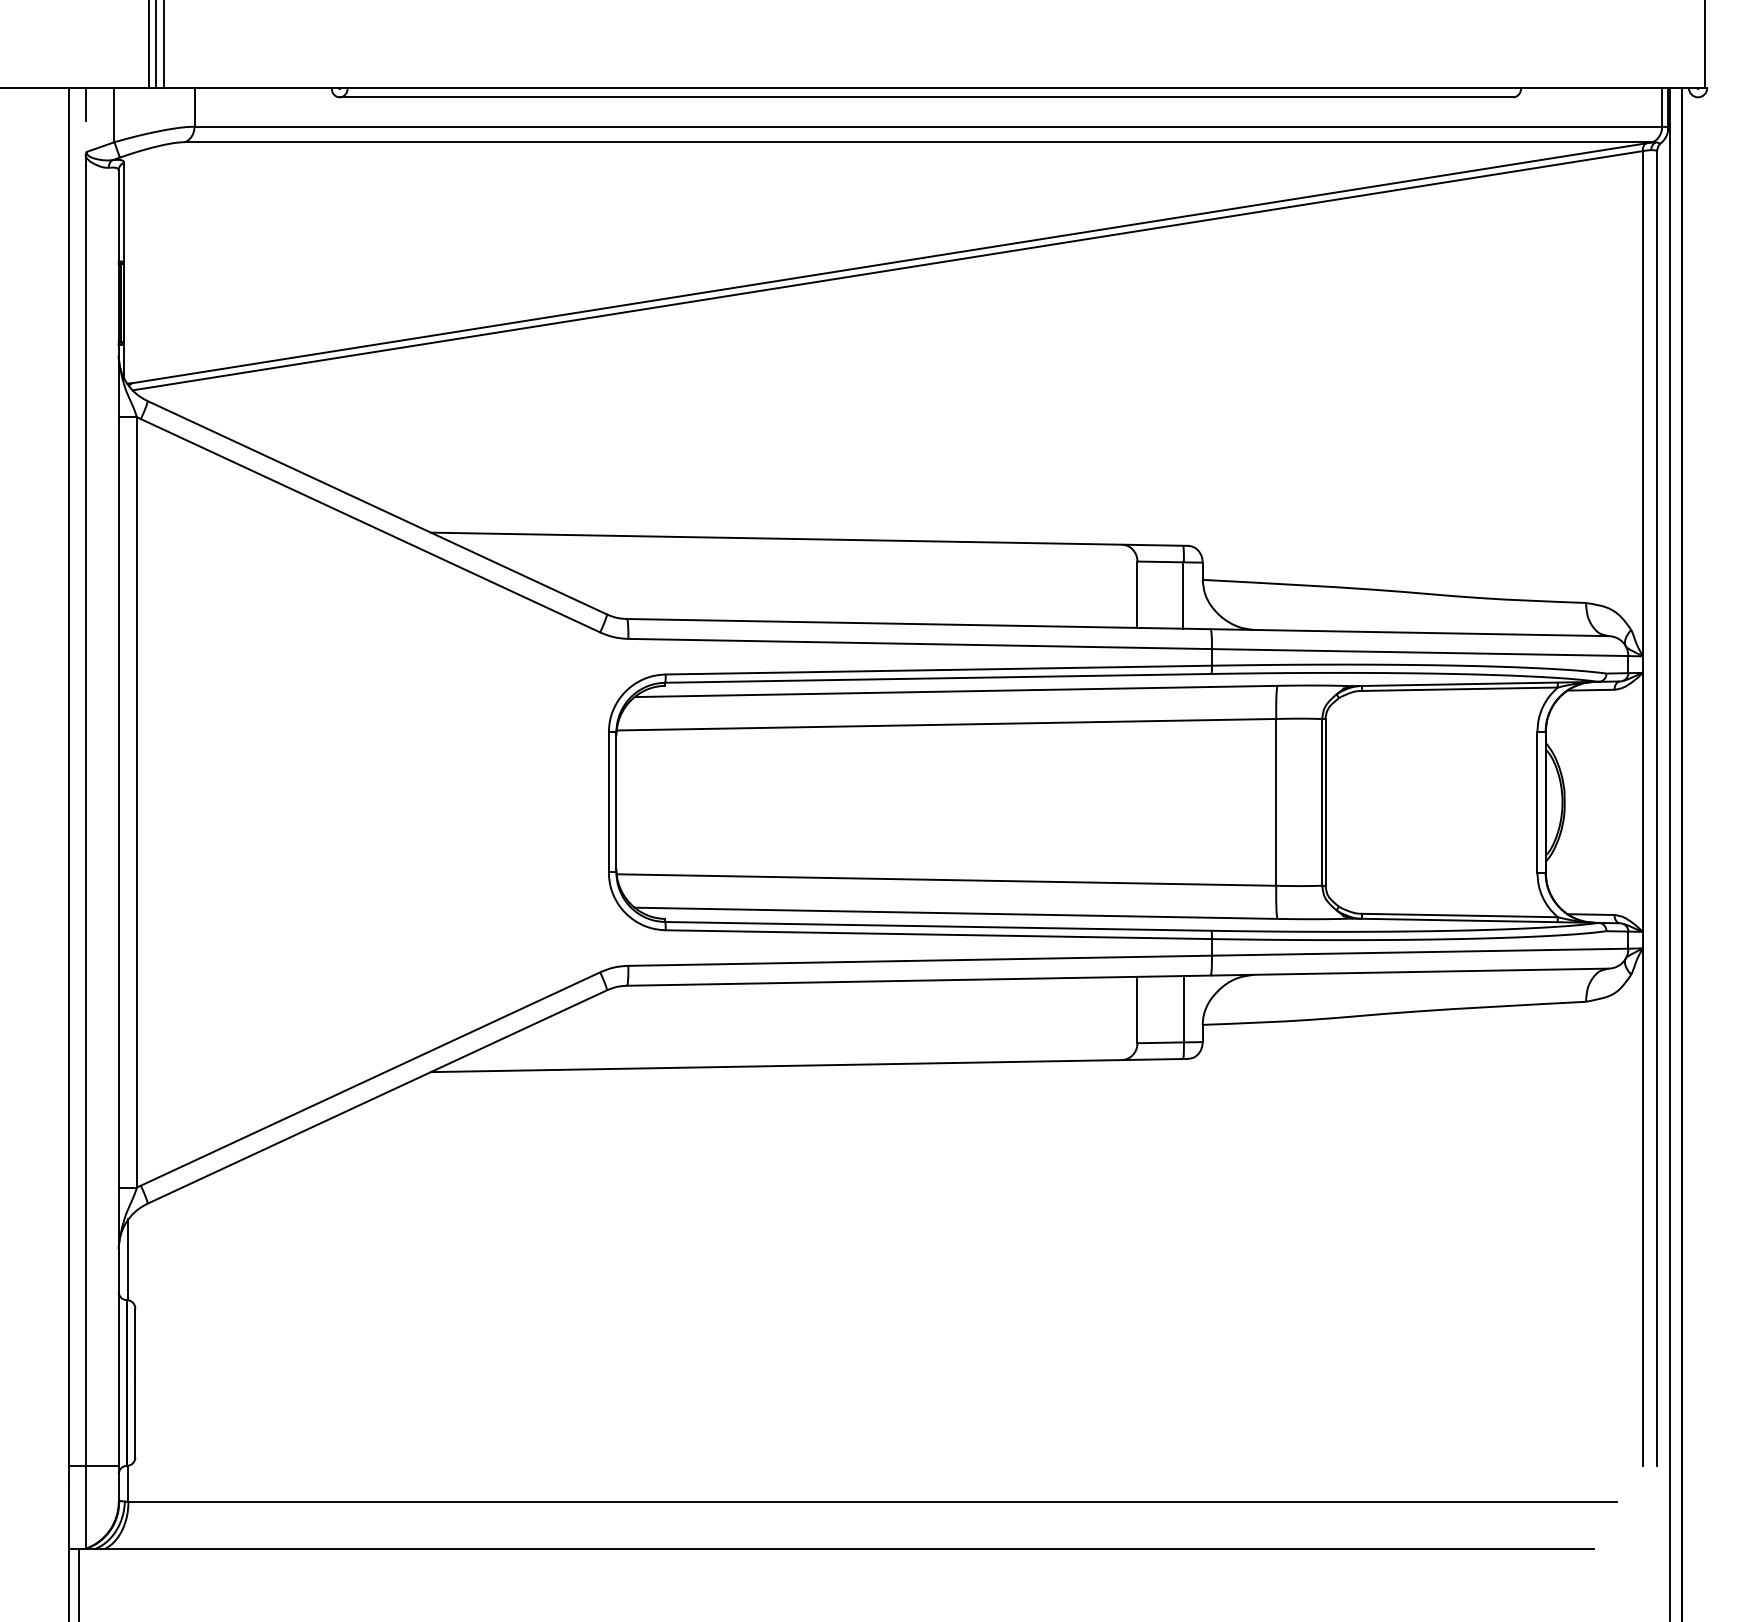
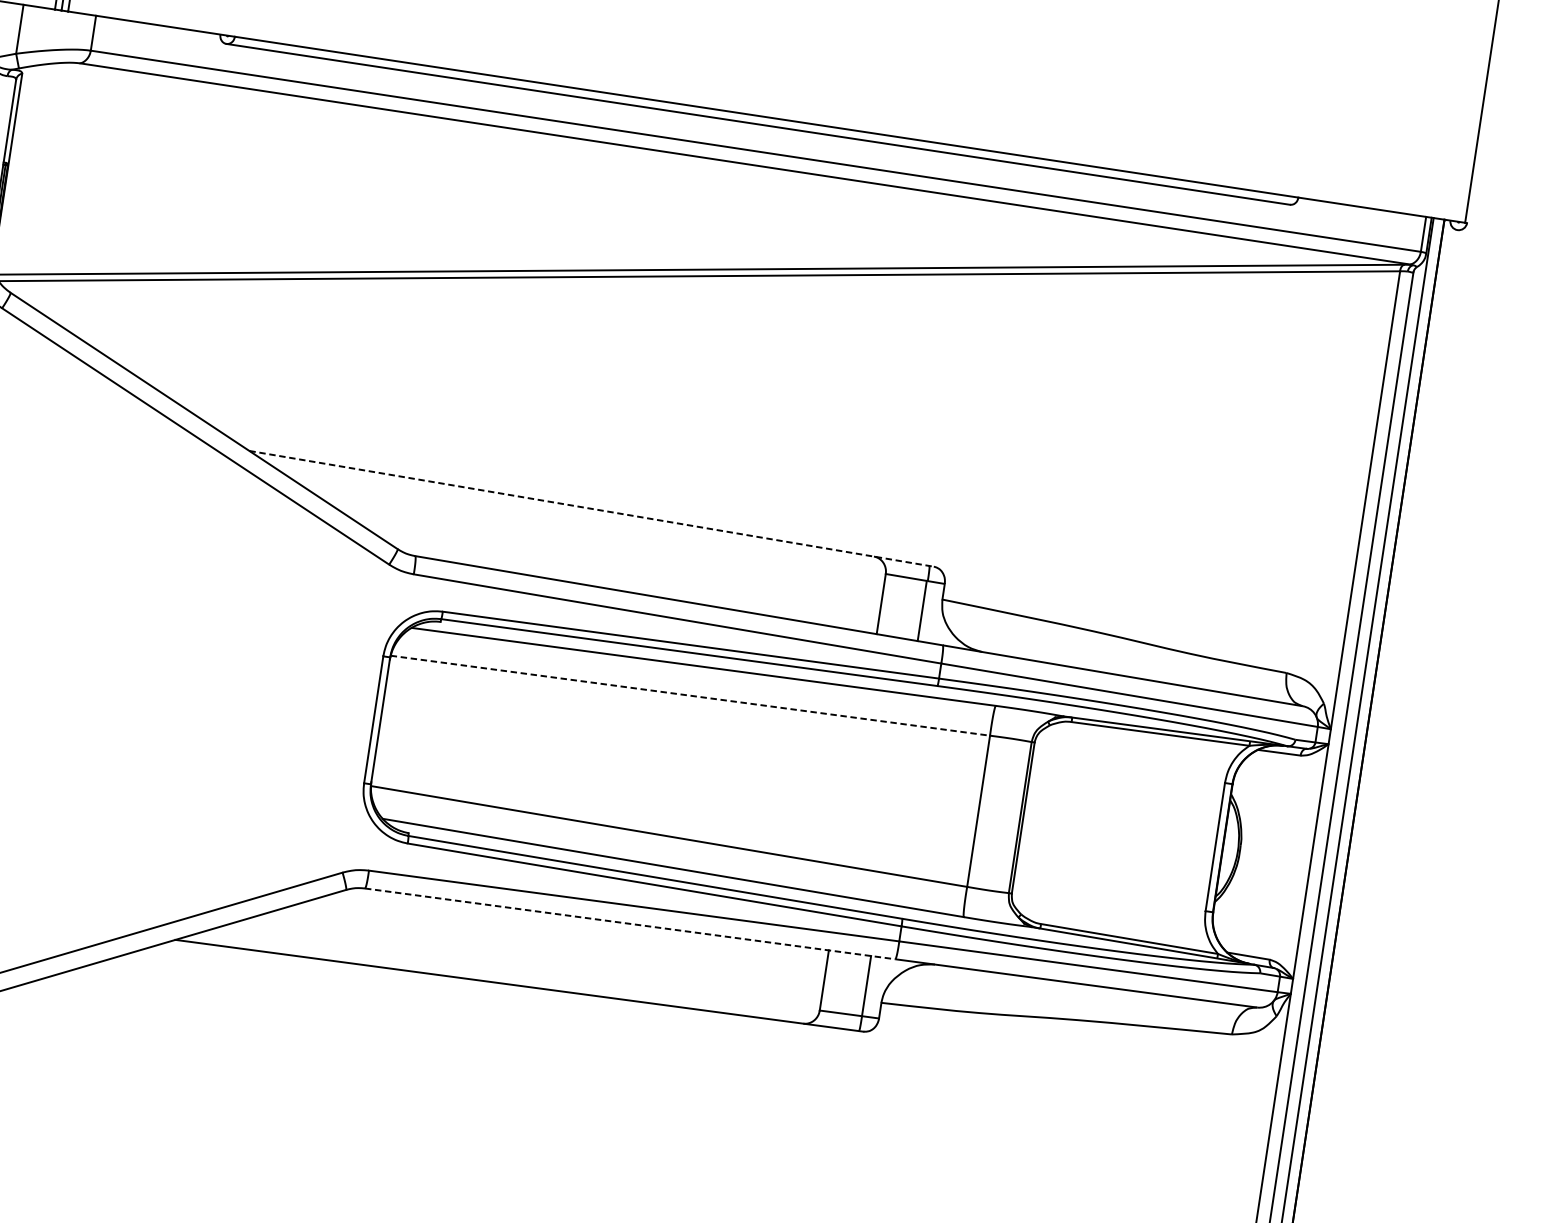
line: (809, 539) -> (591, 509), solid -> dashed
line: (946, 724) -> (690, 695), solid -> dashed
line: (918, 980) -> (629, 923), solid -> dashed

